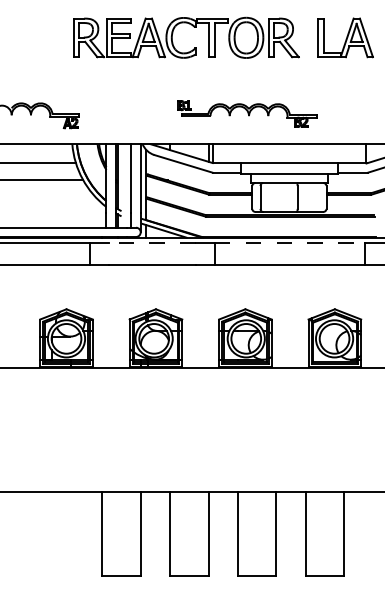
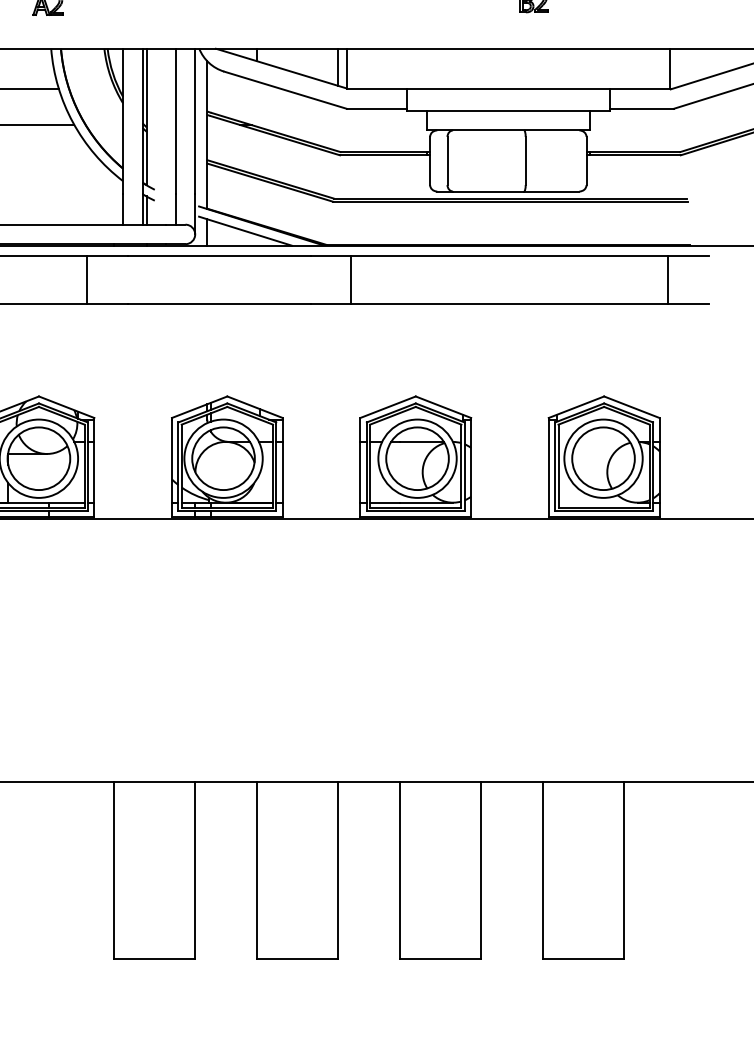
line: (151, 242) -> (217, 255), dashed -> solid
line: (290, 242) -> (510, 255), dashed -> solid

